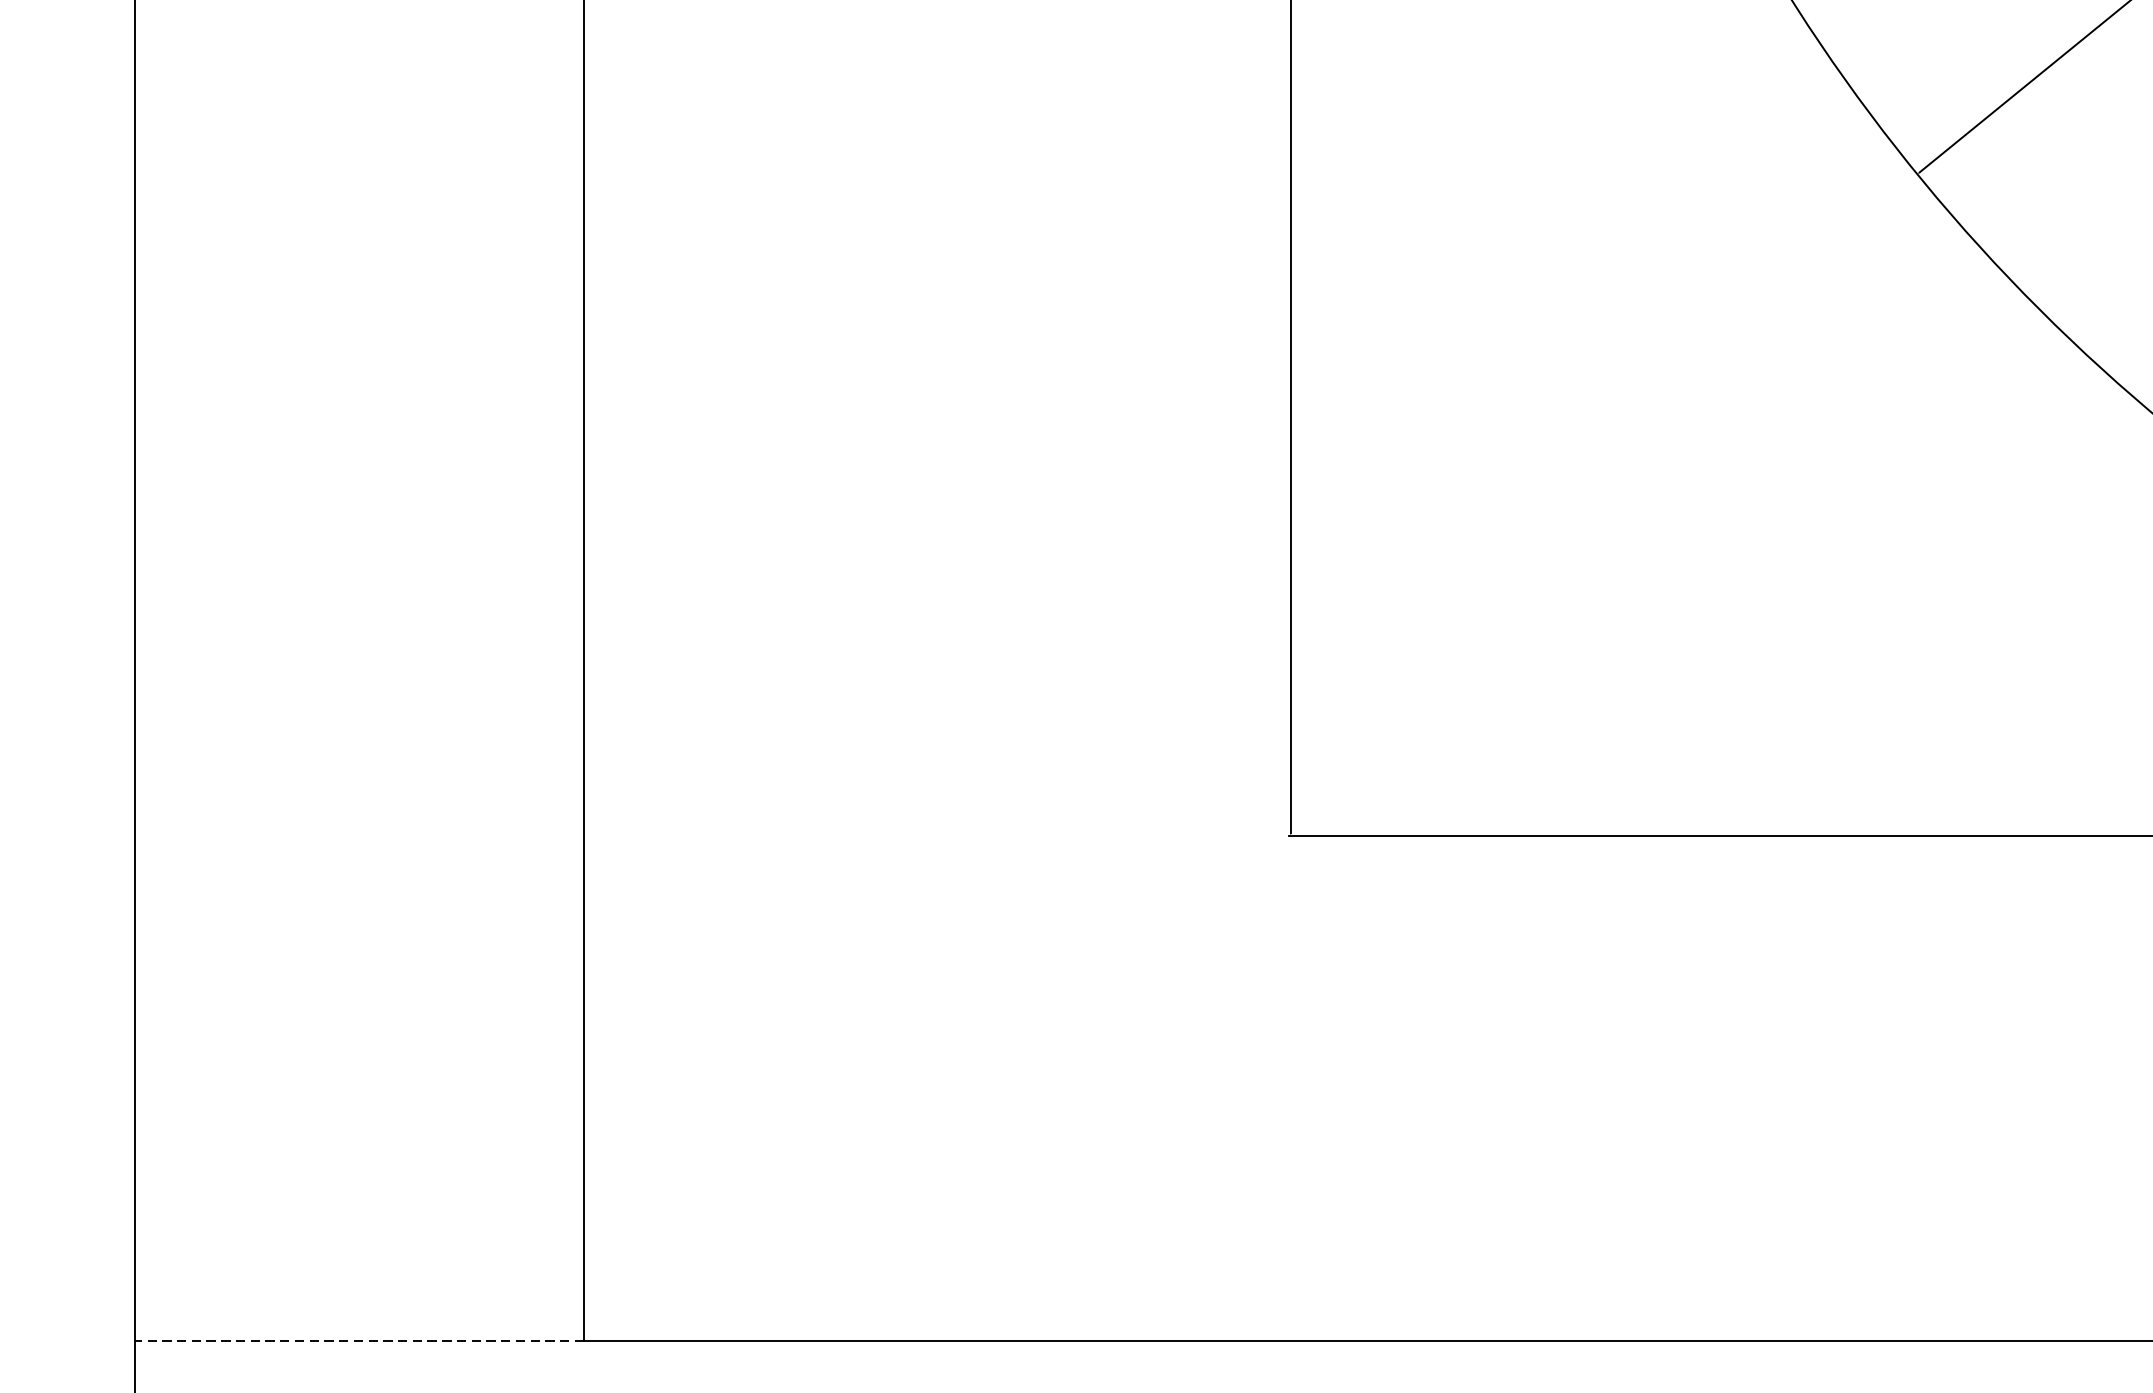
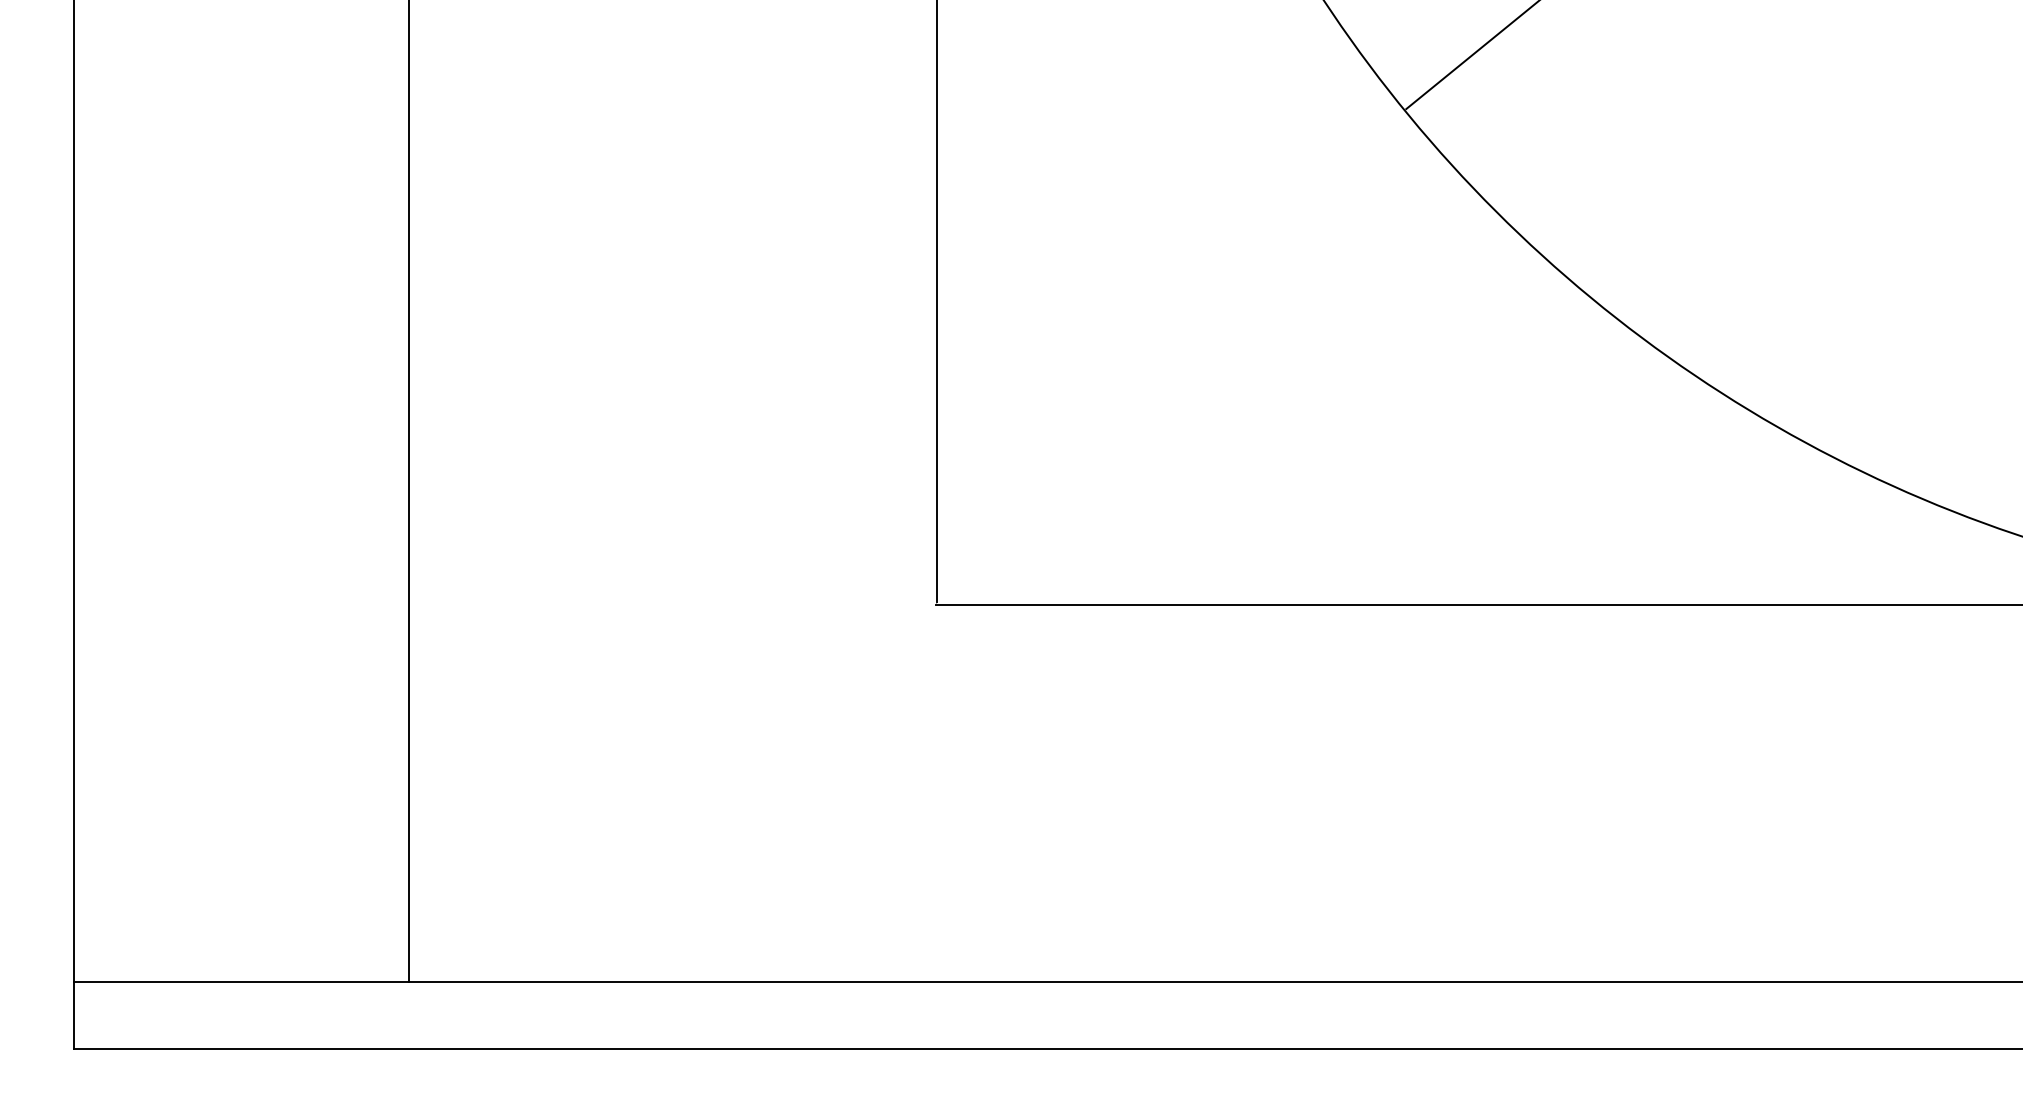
line: (359, 1340) -> (241, 981), dashed -> solid

